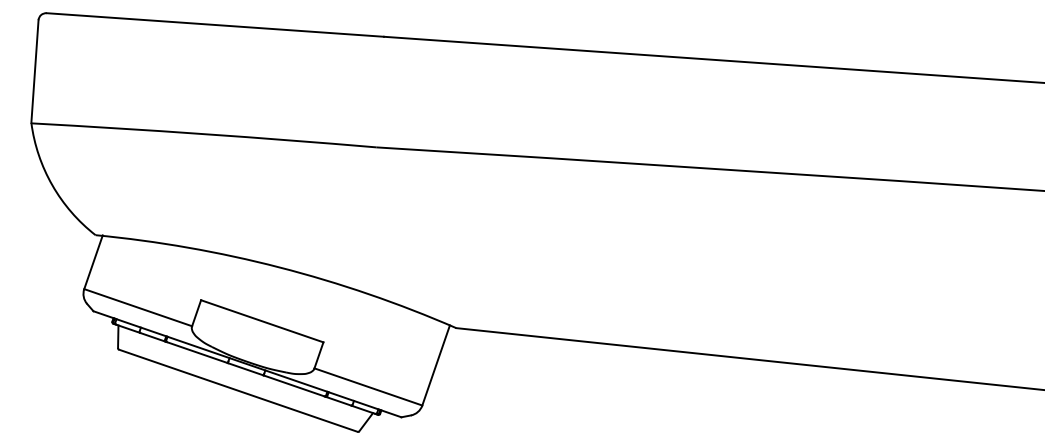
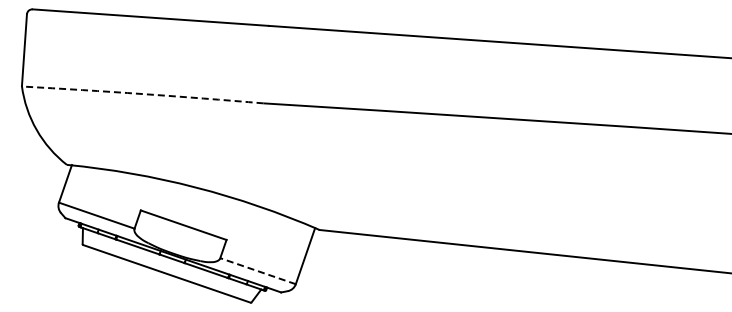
arc: (203, 134) -> (142, 94), solid -> dashed
line: (369, 387) -> (258, 271), solid -> dashed

